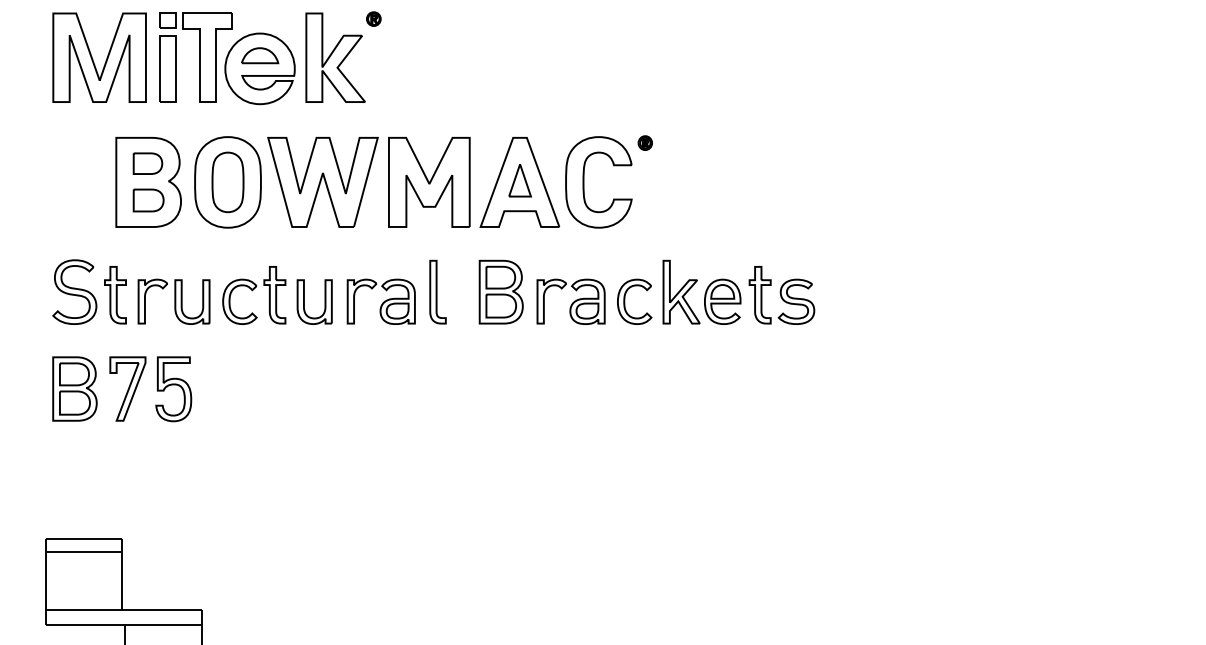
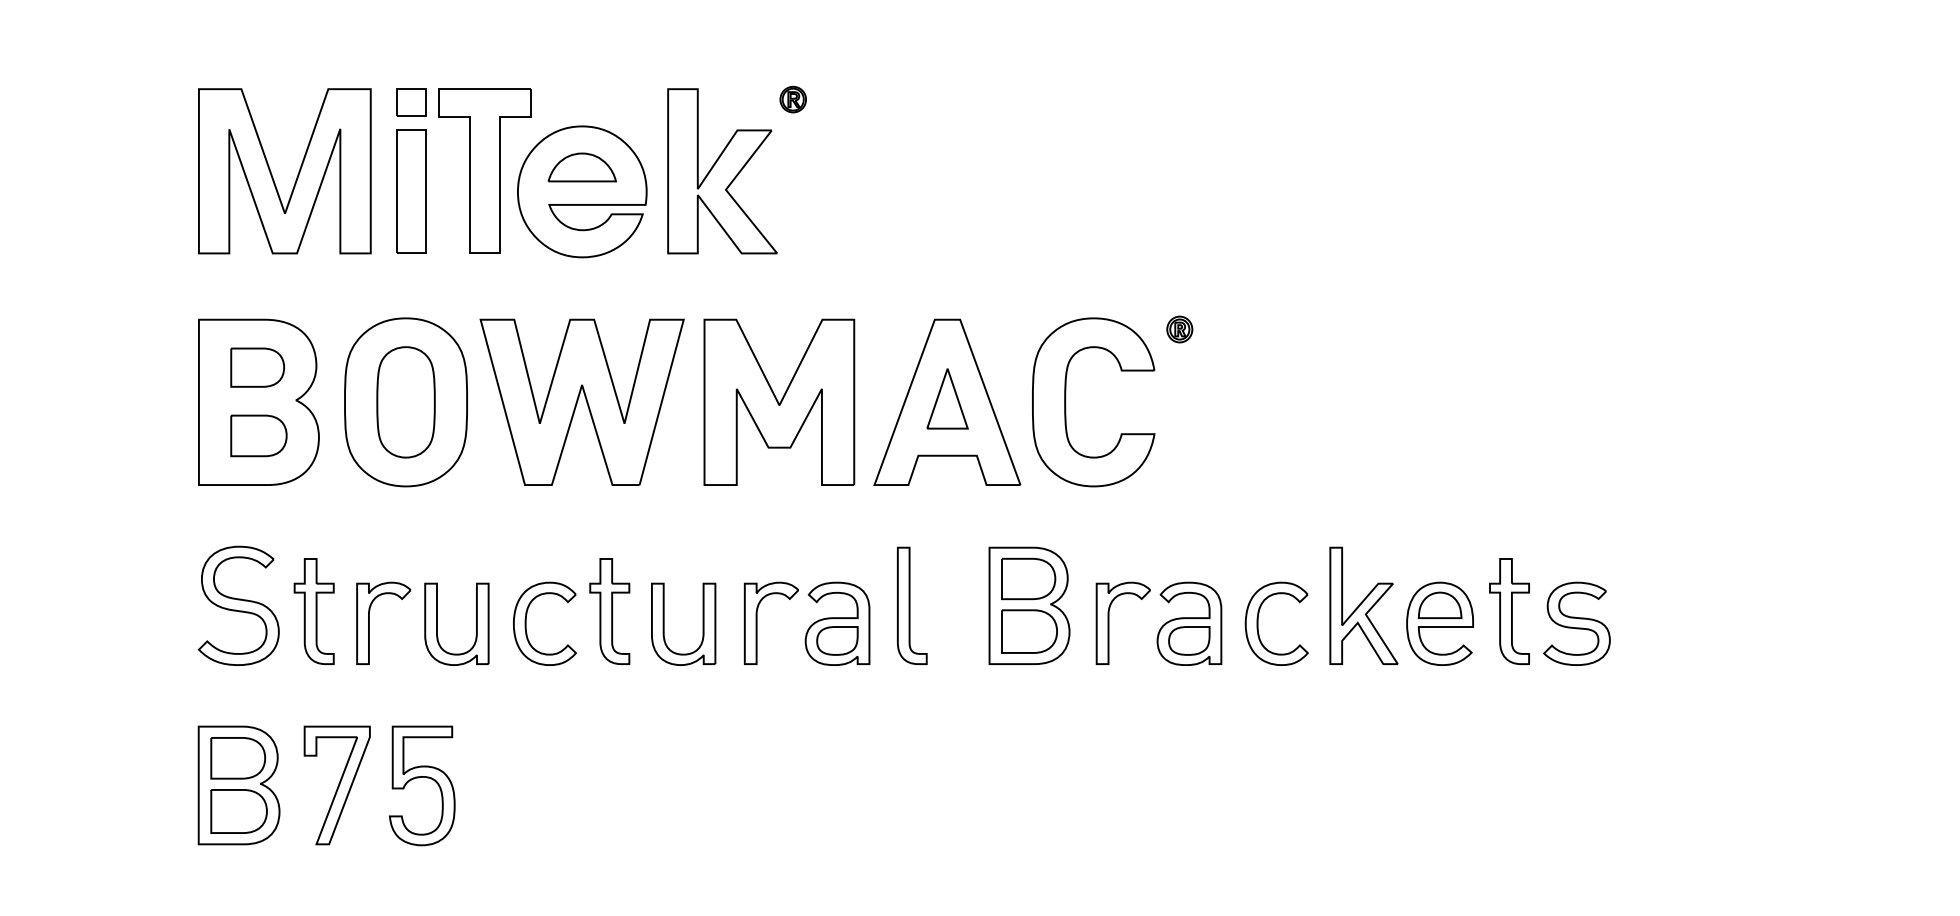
part: (383, 181) -> (694, 400), moved

